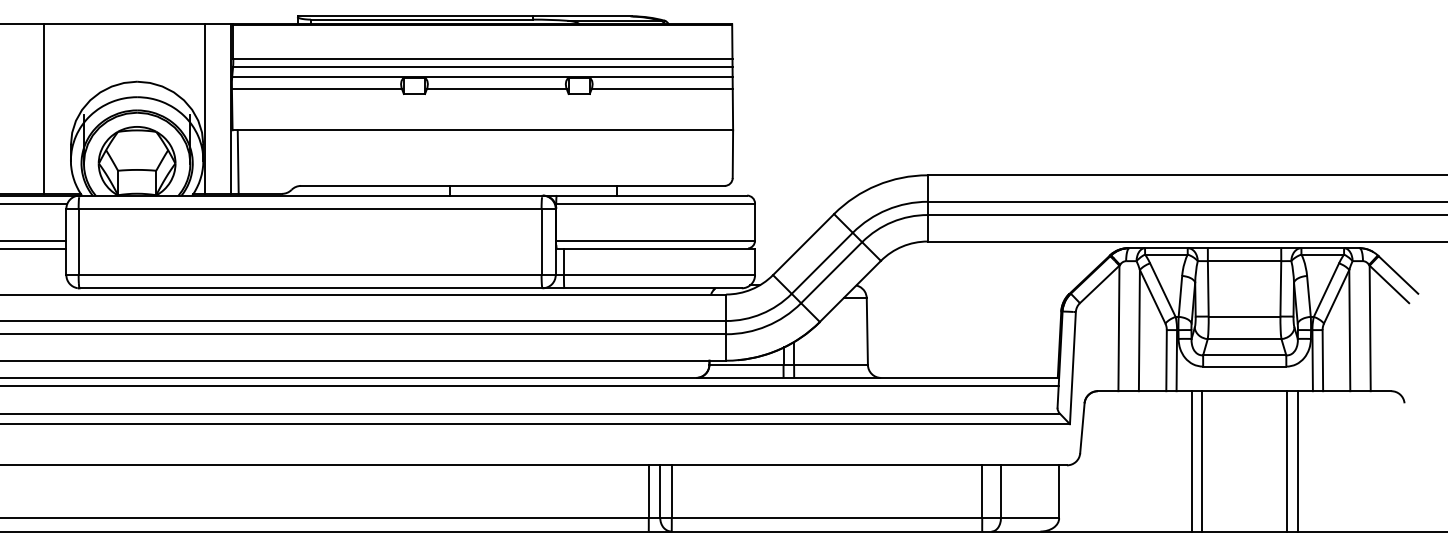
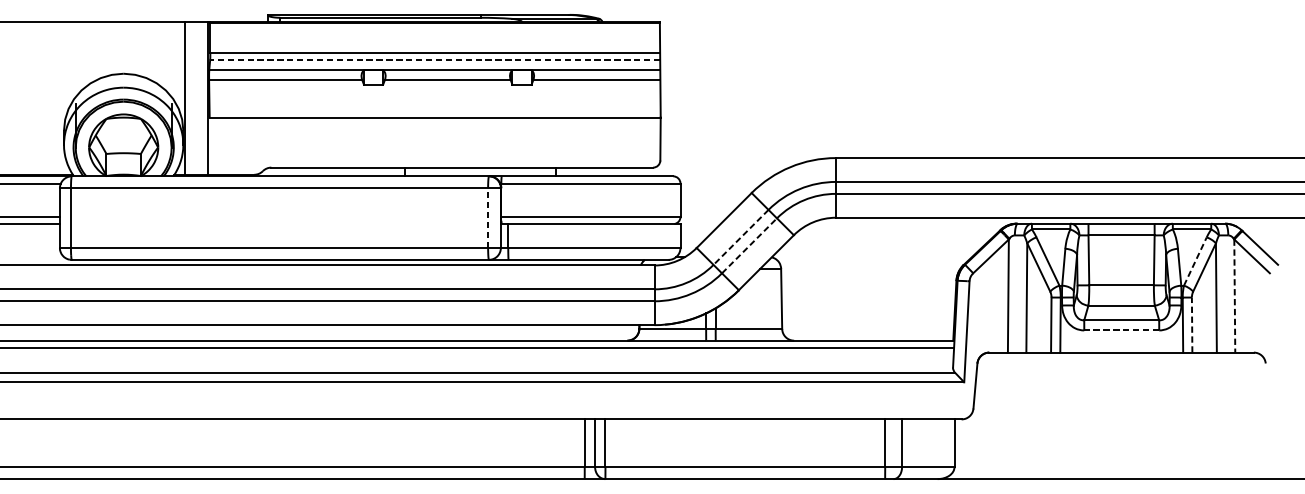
line: (482, 66) -> (434, 60), solid -> dashed
line: (44, 108) -> (40, 97), removed
line: (237, 161) -> (214, 145), removed
line: (541, 241) -> (488, 217), solid -> dashed
line: (821, 263) -> (740, 237), solid -> dashed
line: (832, 272) -> (750, 245), solid -> dashed
line: (1326, 290) -> (1195, 261), solid -> dashed
line: (1370, 328) -> (1235, 296), solid -> dashed
line: (1322, 360) -> (1191, 324), solid -> dashed
line: (1244, 366) -> (1121, 330), solid -> dashed
line: (1191, 461) -> (1073, 415), removed
line: (1202, 461) -> (1083, 415), removed
line: (1286, 461) -> (1159, 415), removed
line: (1297, 461) -> (1169, 415), removed

